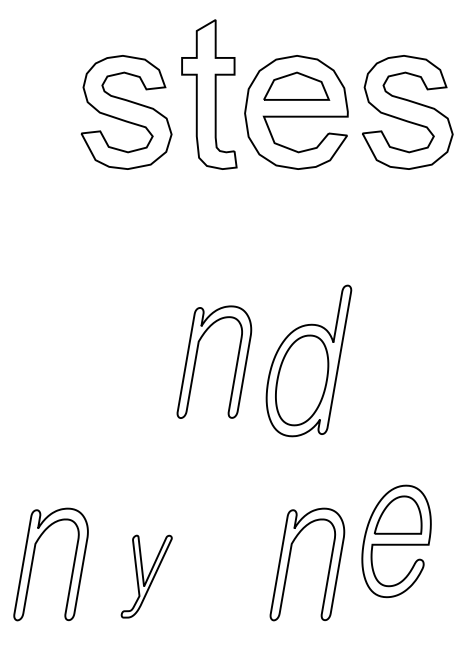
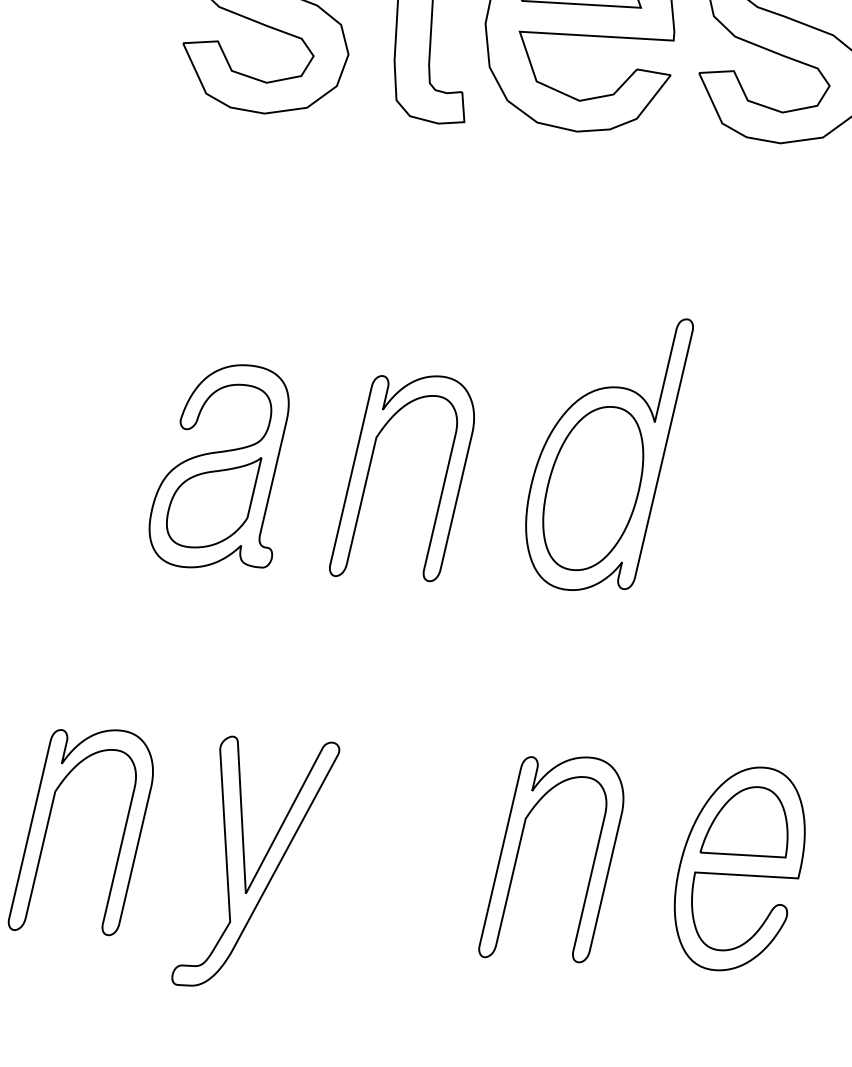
part: (308, 360) -> (607, 452), moved
part: (113, 361) -> (217, 465), added
part: (396, 541) -> (739, 869), moved
part: (146, 576) -> (255, 863), size x1.67

